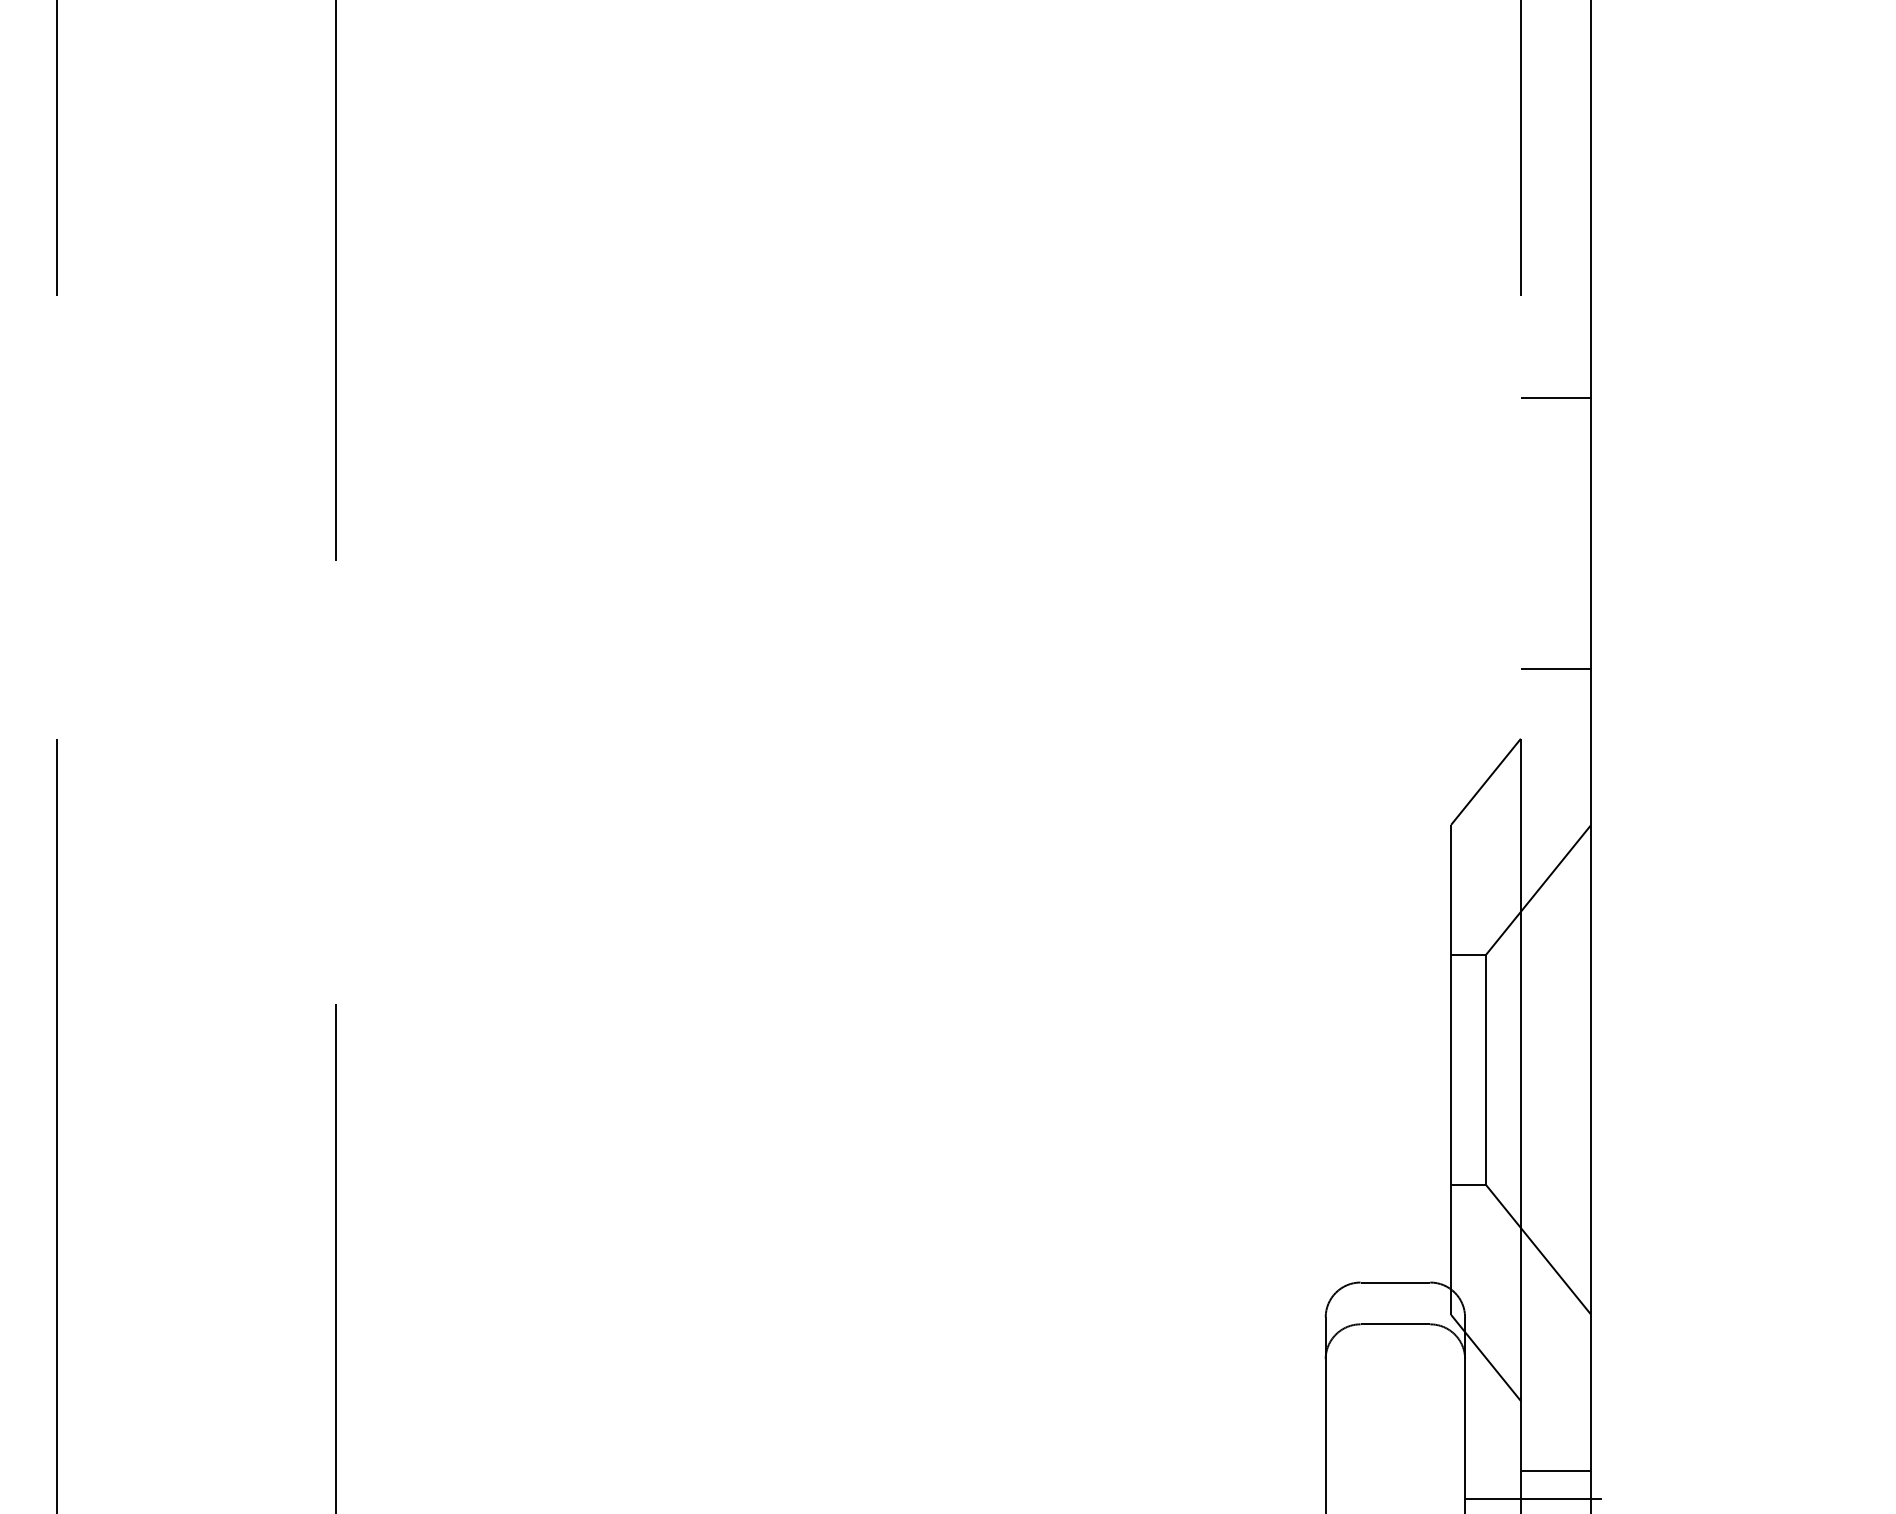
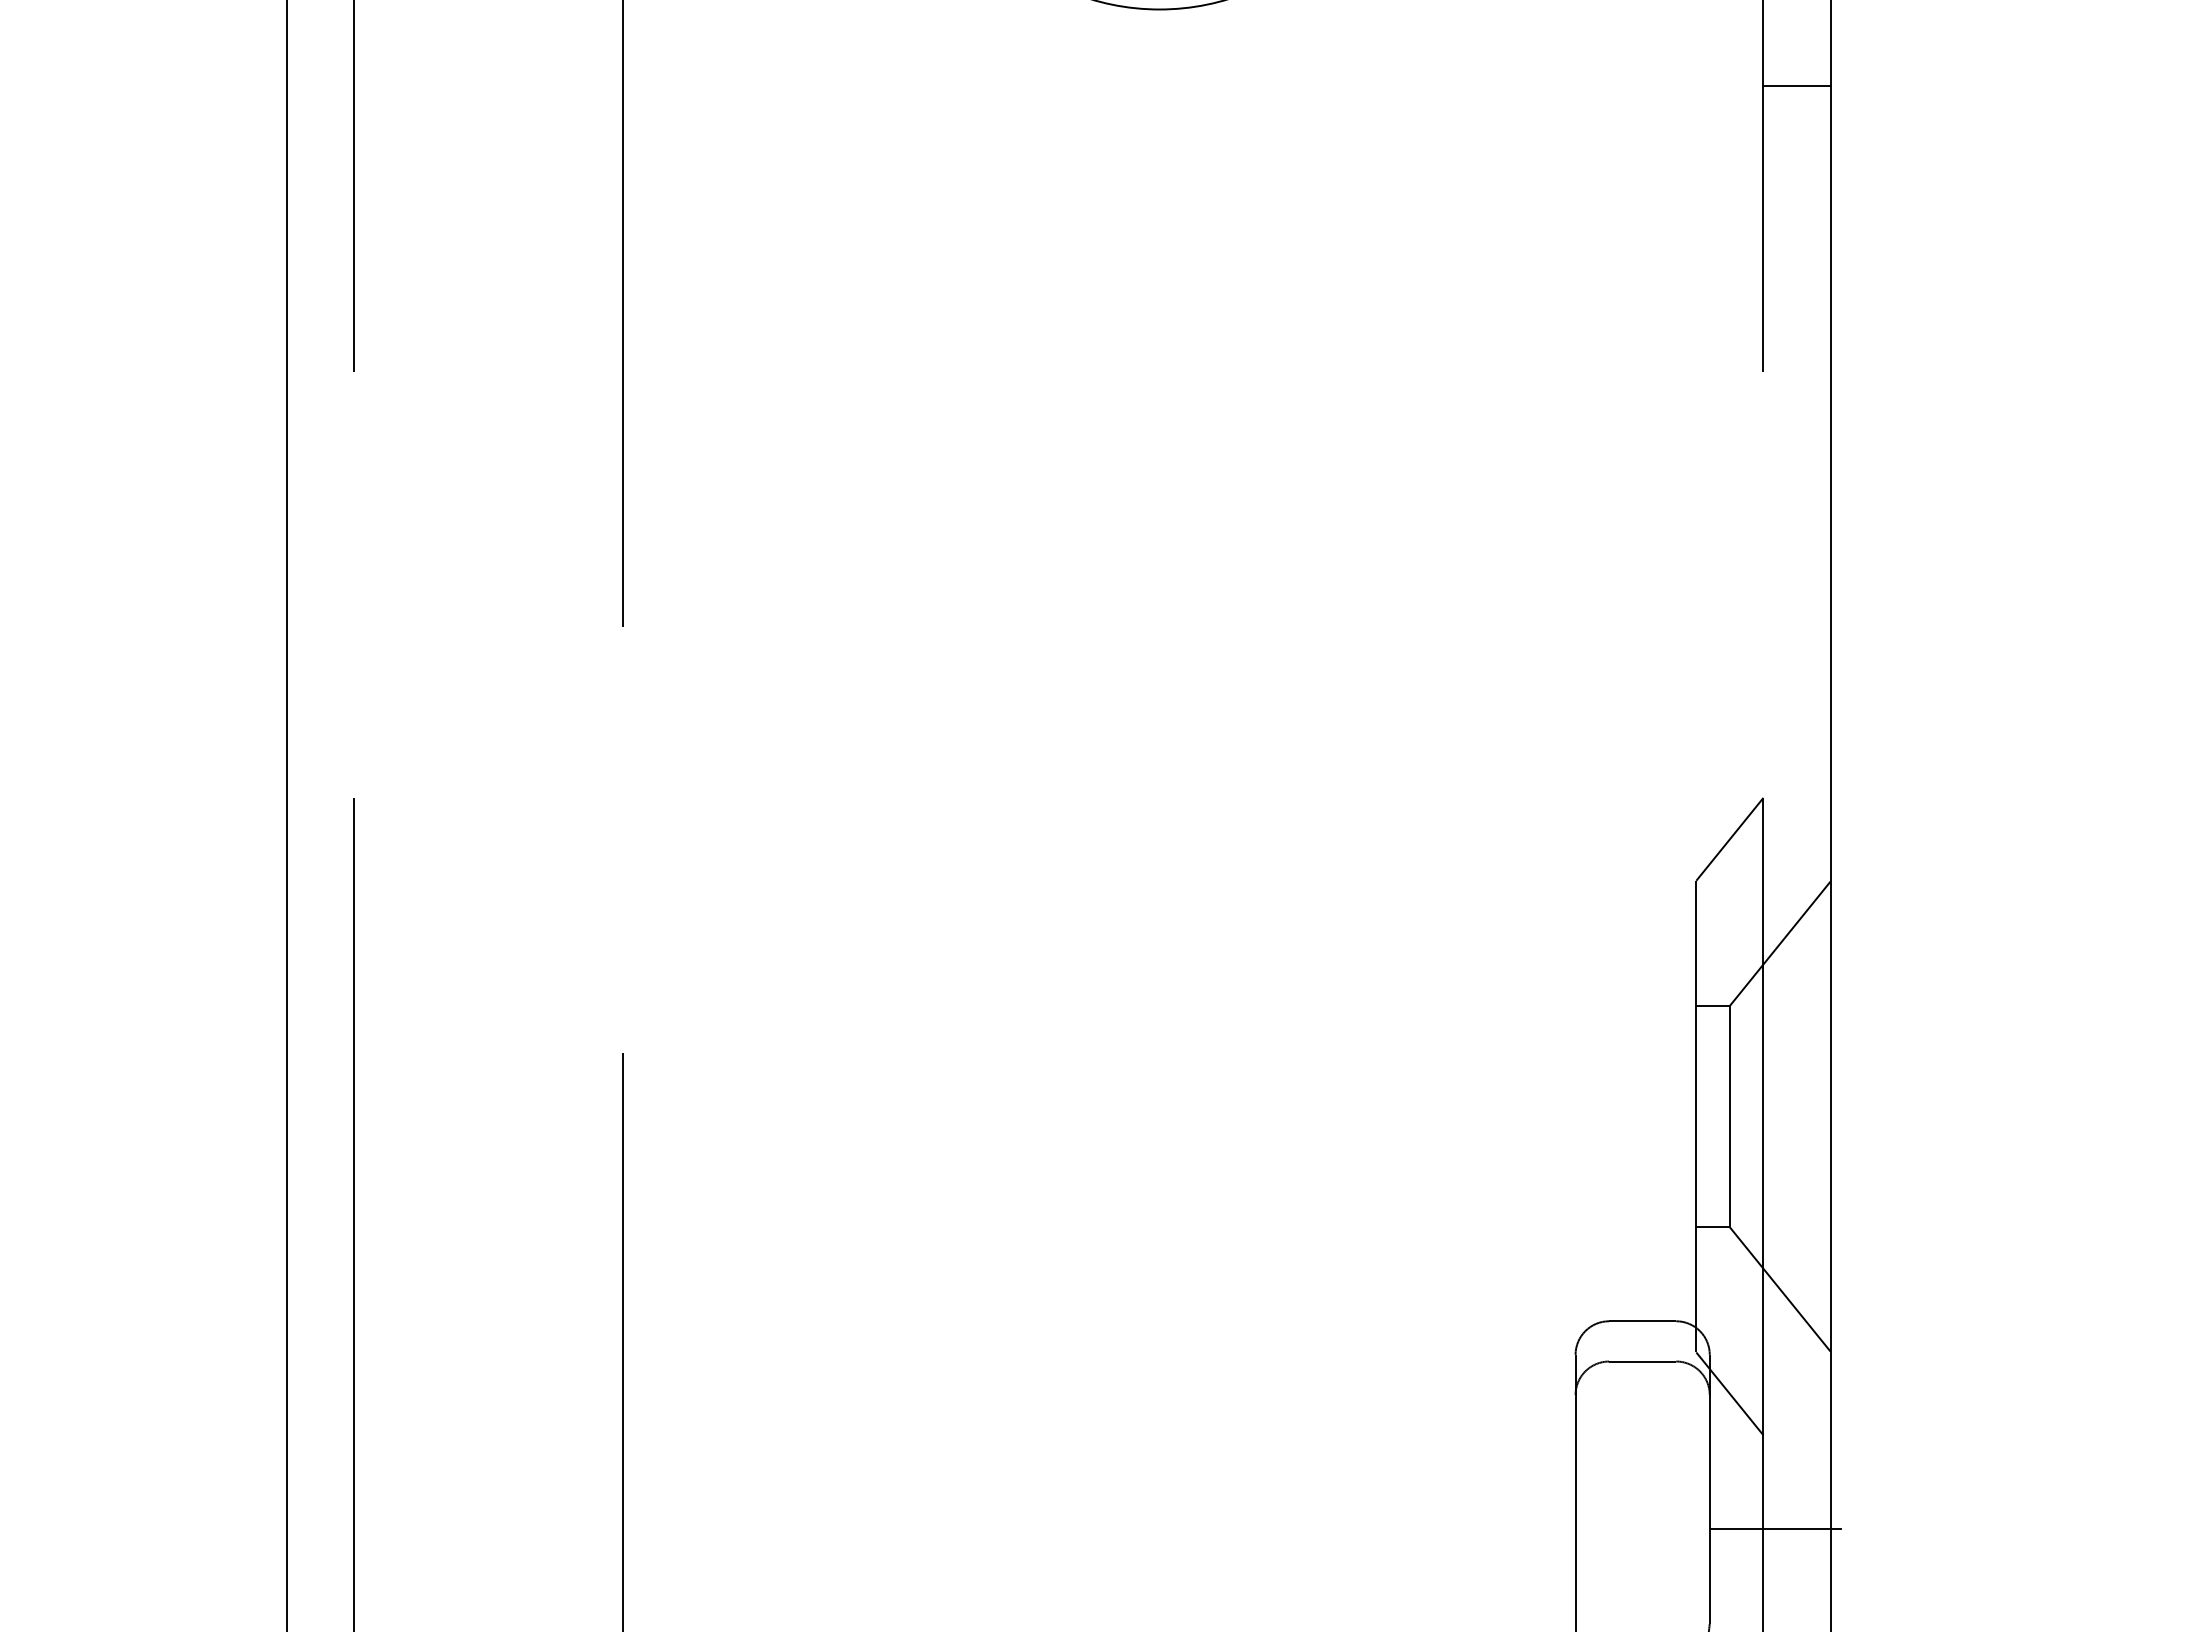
line: (1555, 397) -> (1796, 469), removed
line: (1555, 668) -> (1796, 730), removed
line: (1555, 1470) -> (1796, 1502), removed

